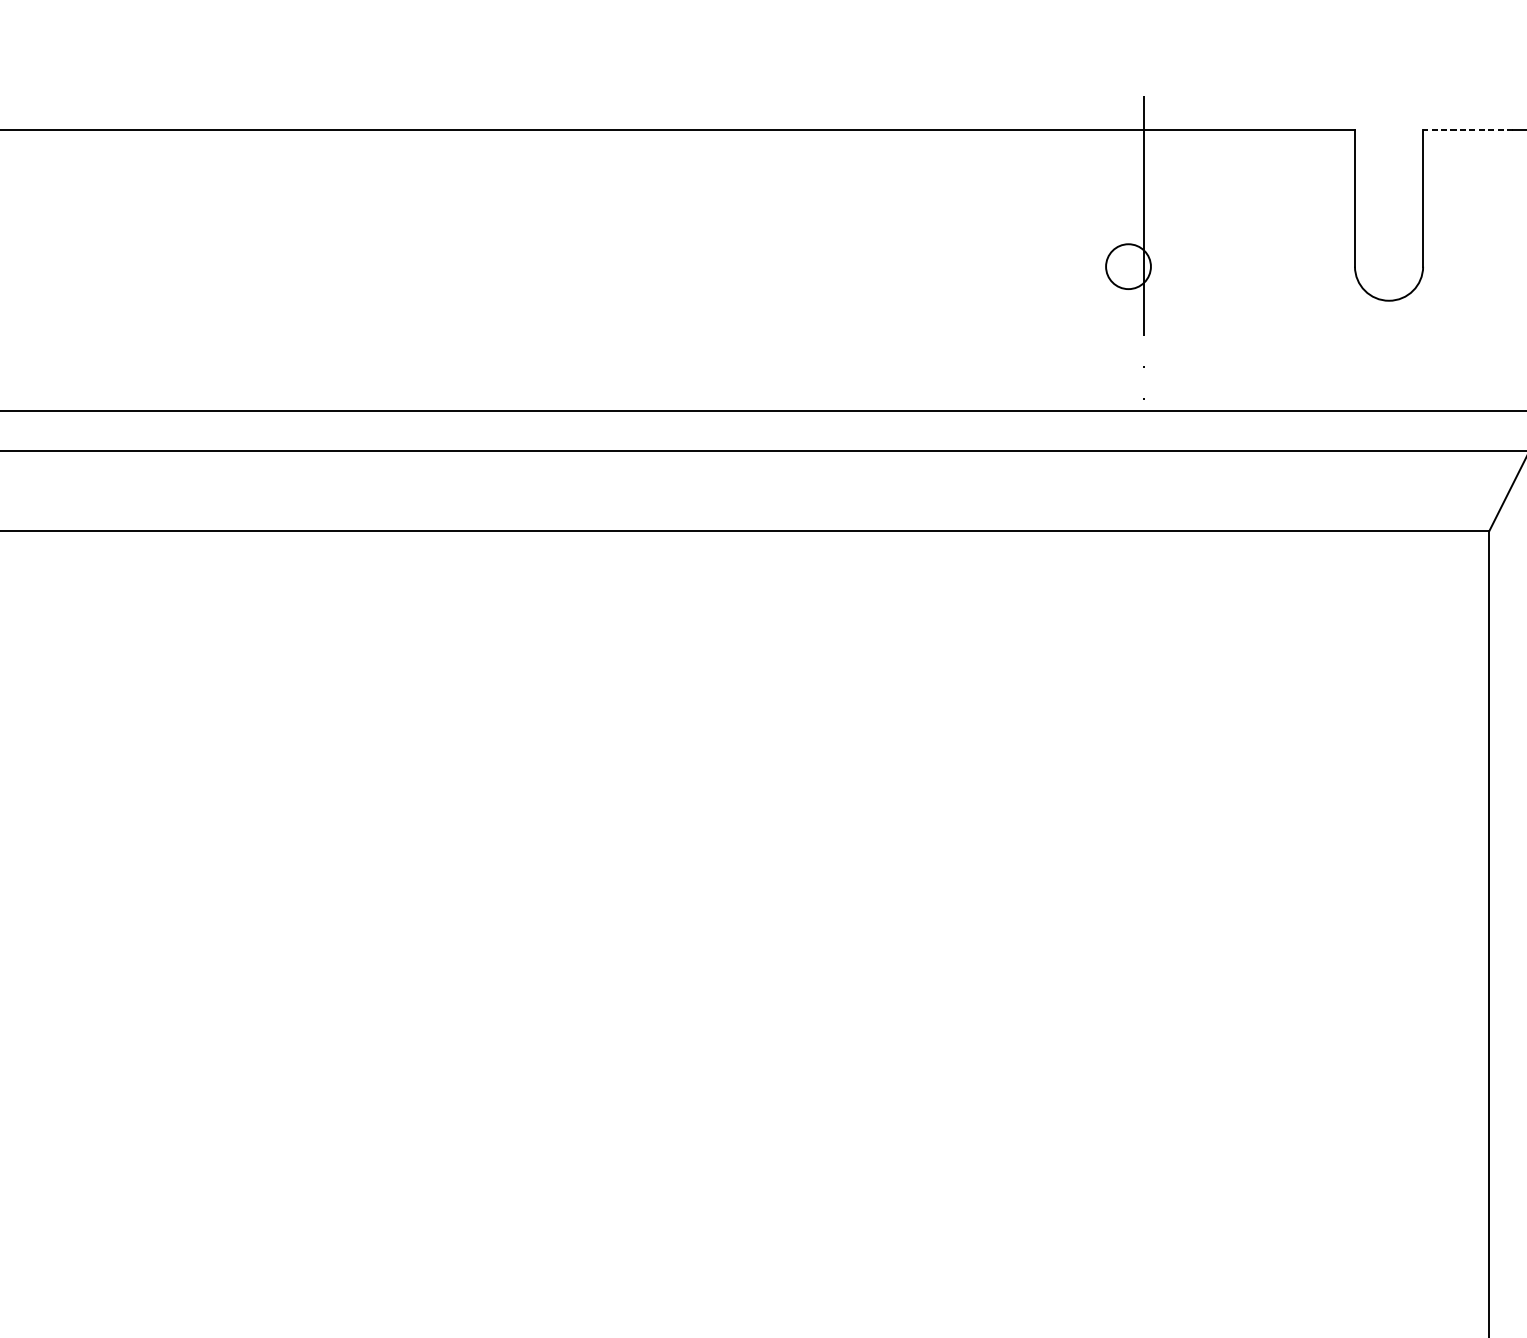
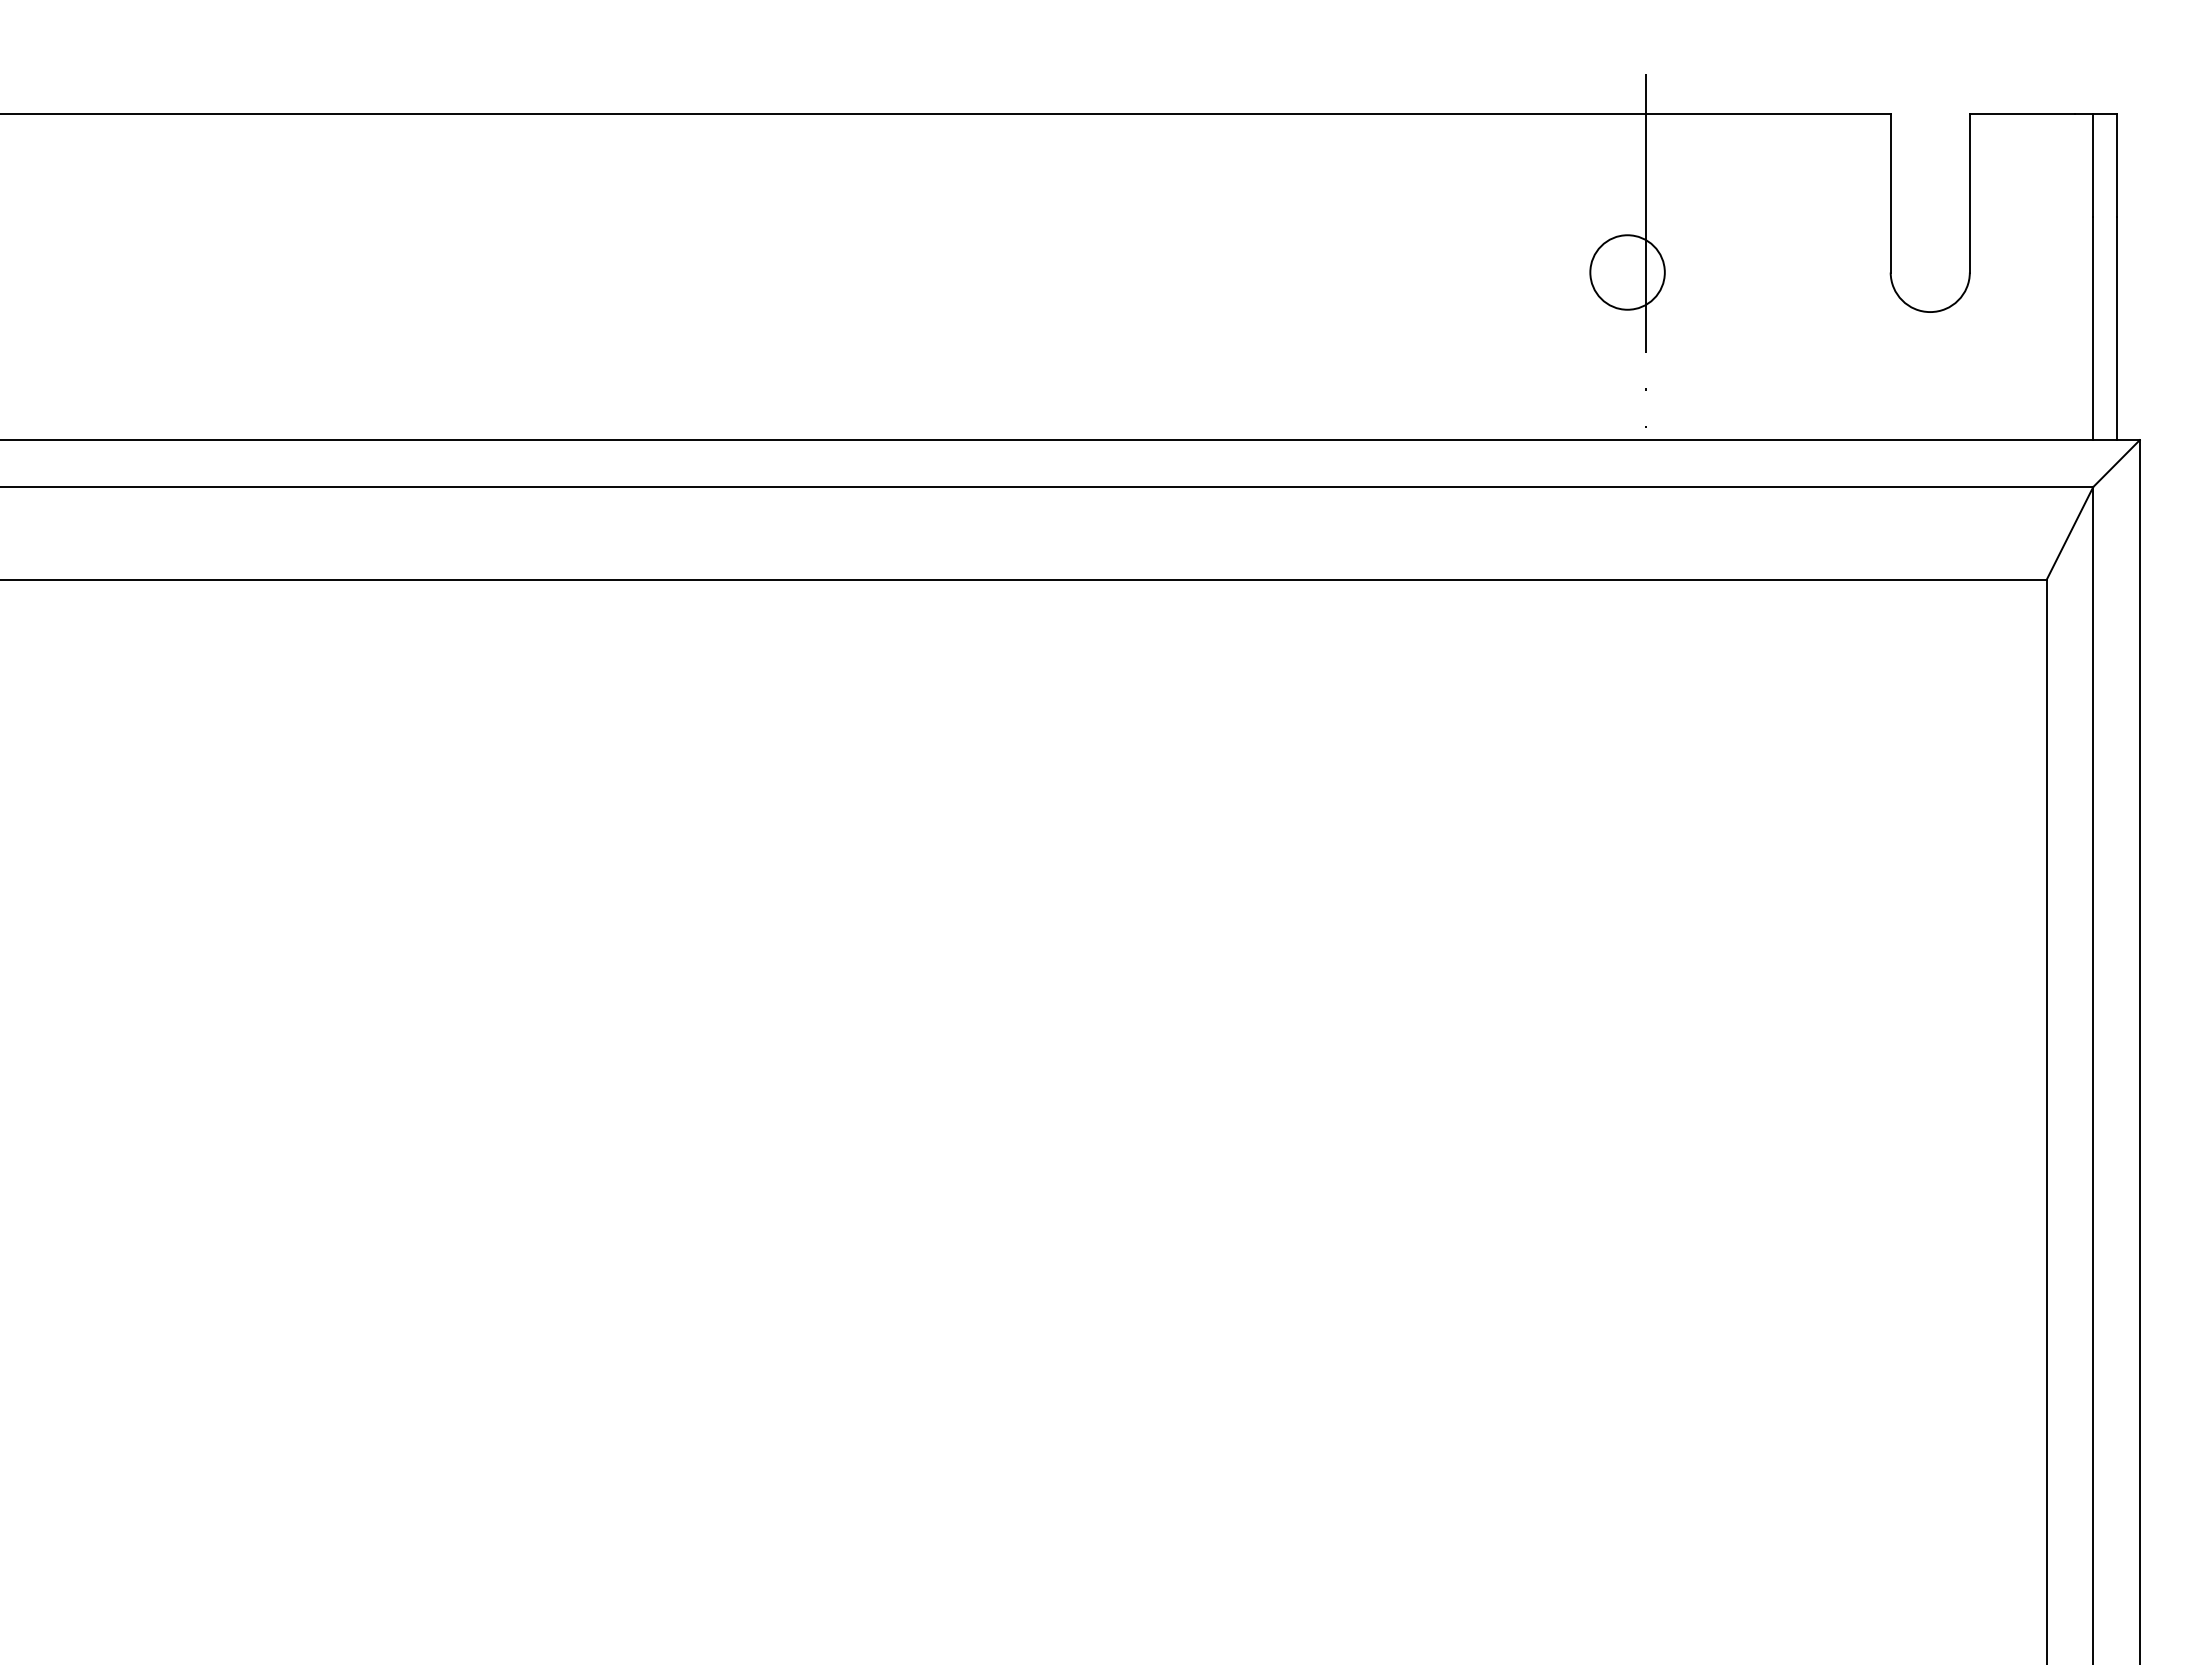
line: (1467, 130) -> (2021, 114), dashed -> solid
circle: (1128, 266) -> (1627, 272), size x1.43

